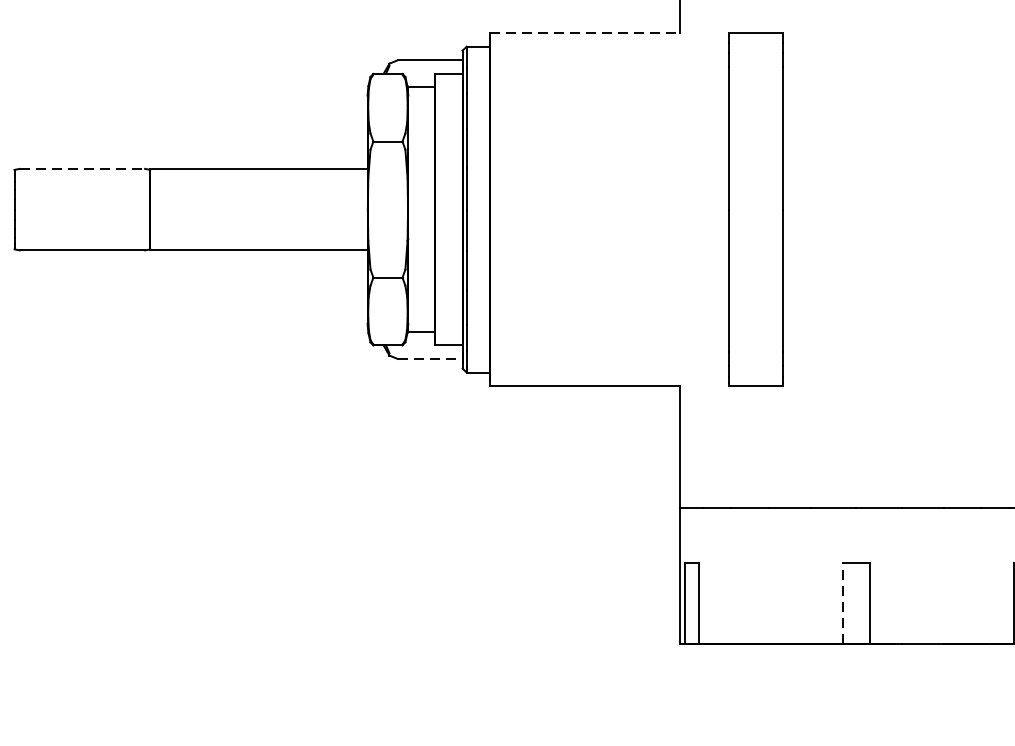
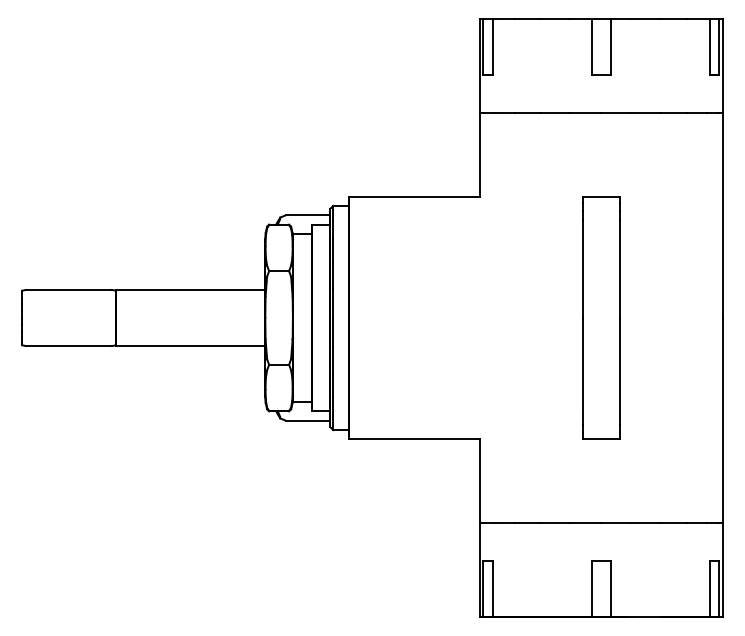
line: (586, 32) -> (415, 196), dashed -> solid
line: (83, 168) -> (69, 289), dashed -> solid
part: (756, 208) -> (601, 317), moved
line: (430, 358) -> (308, 420), dashed -> solid
line: (842, 602) -> (591, 588), dashed -> solid

